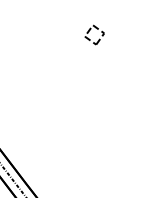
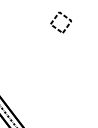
part: (93, 34) -> (60, 22), size x1.67

